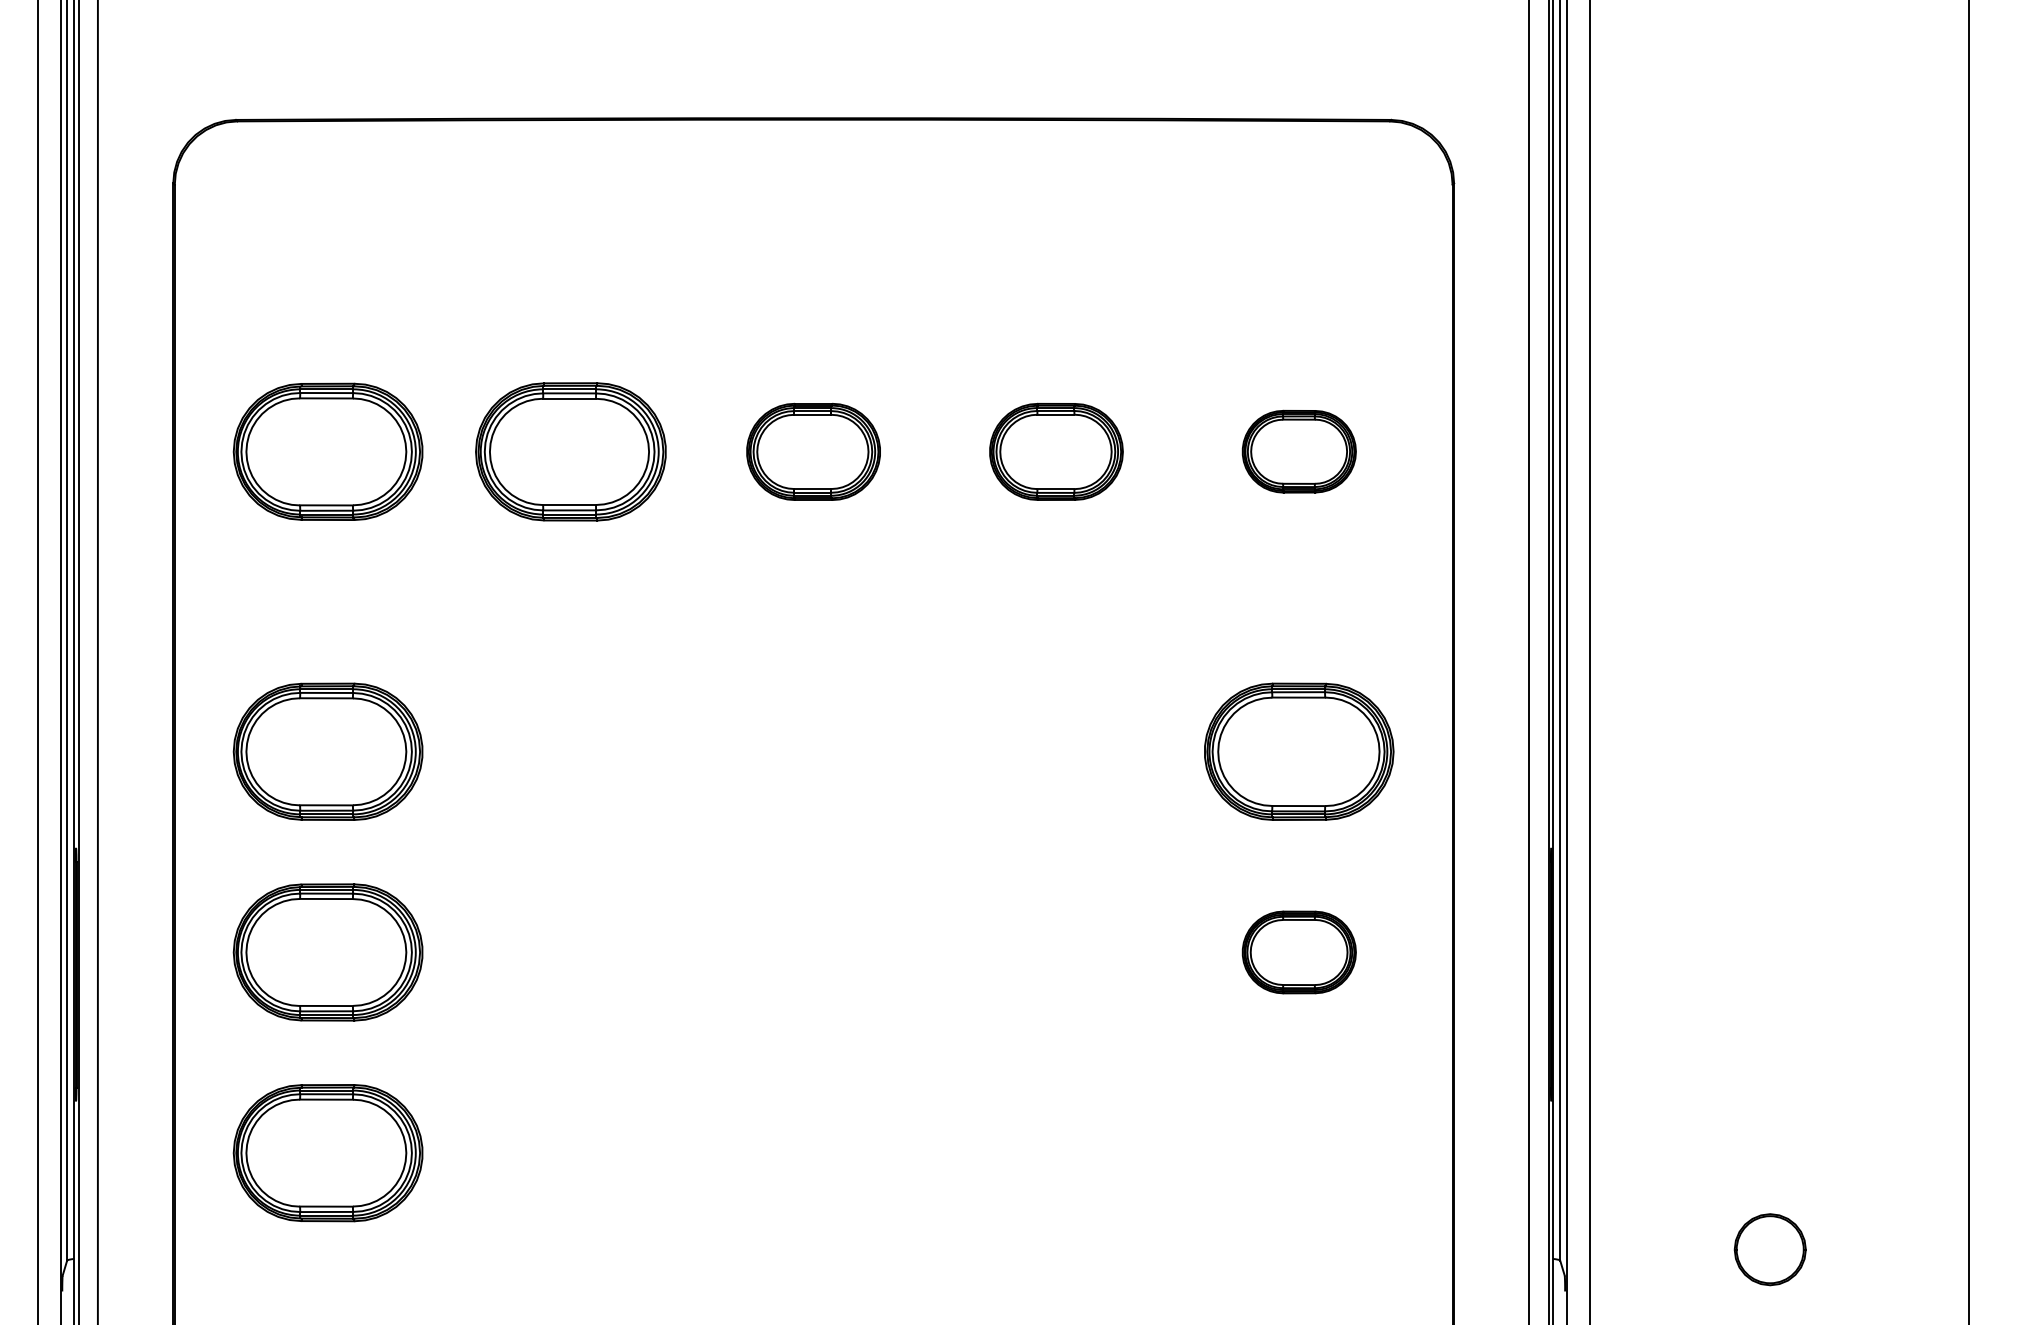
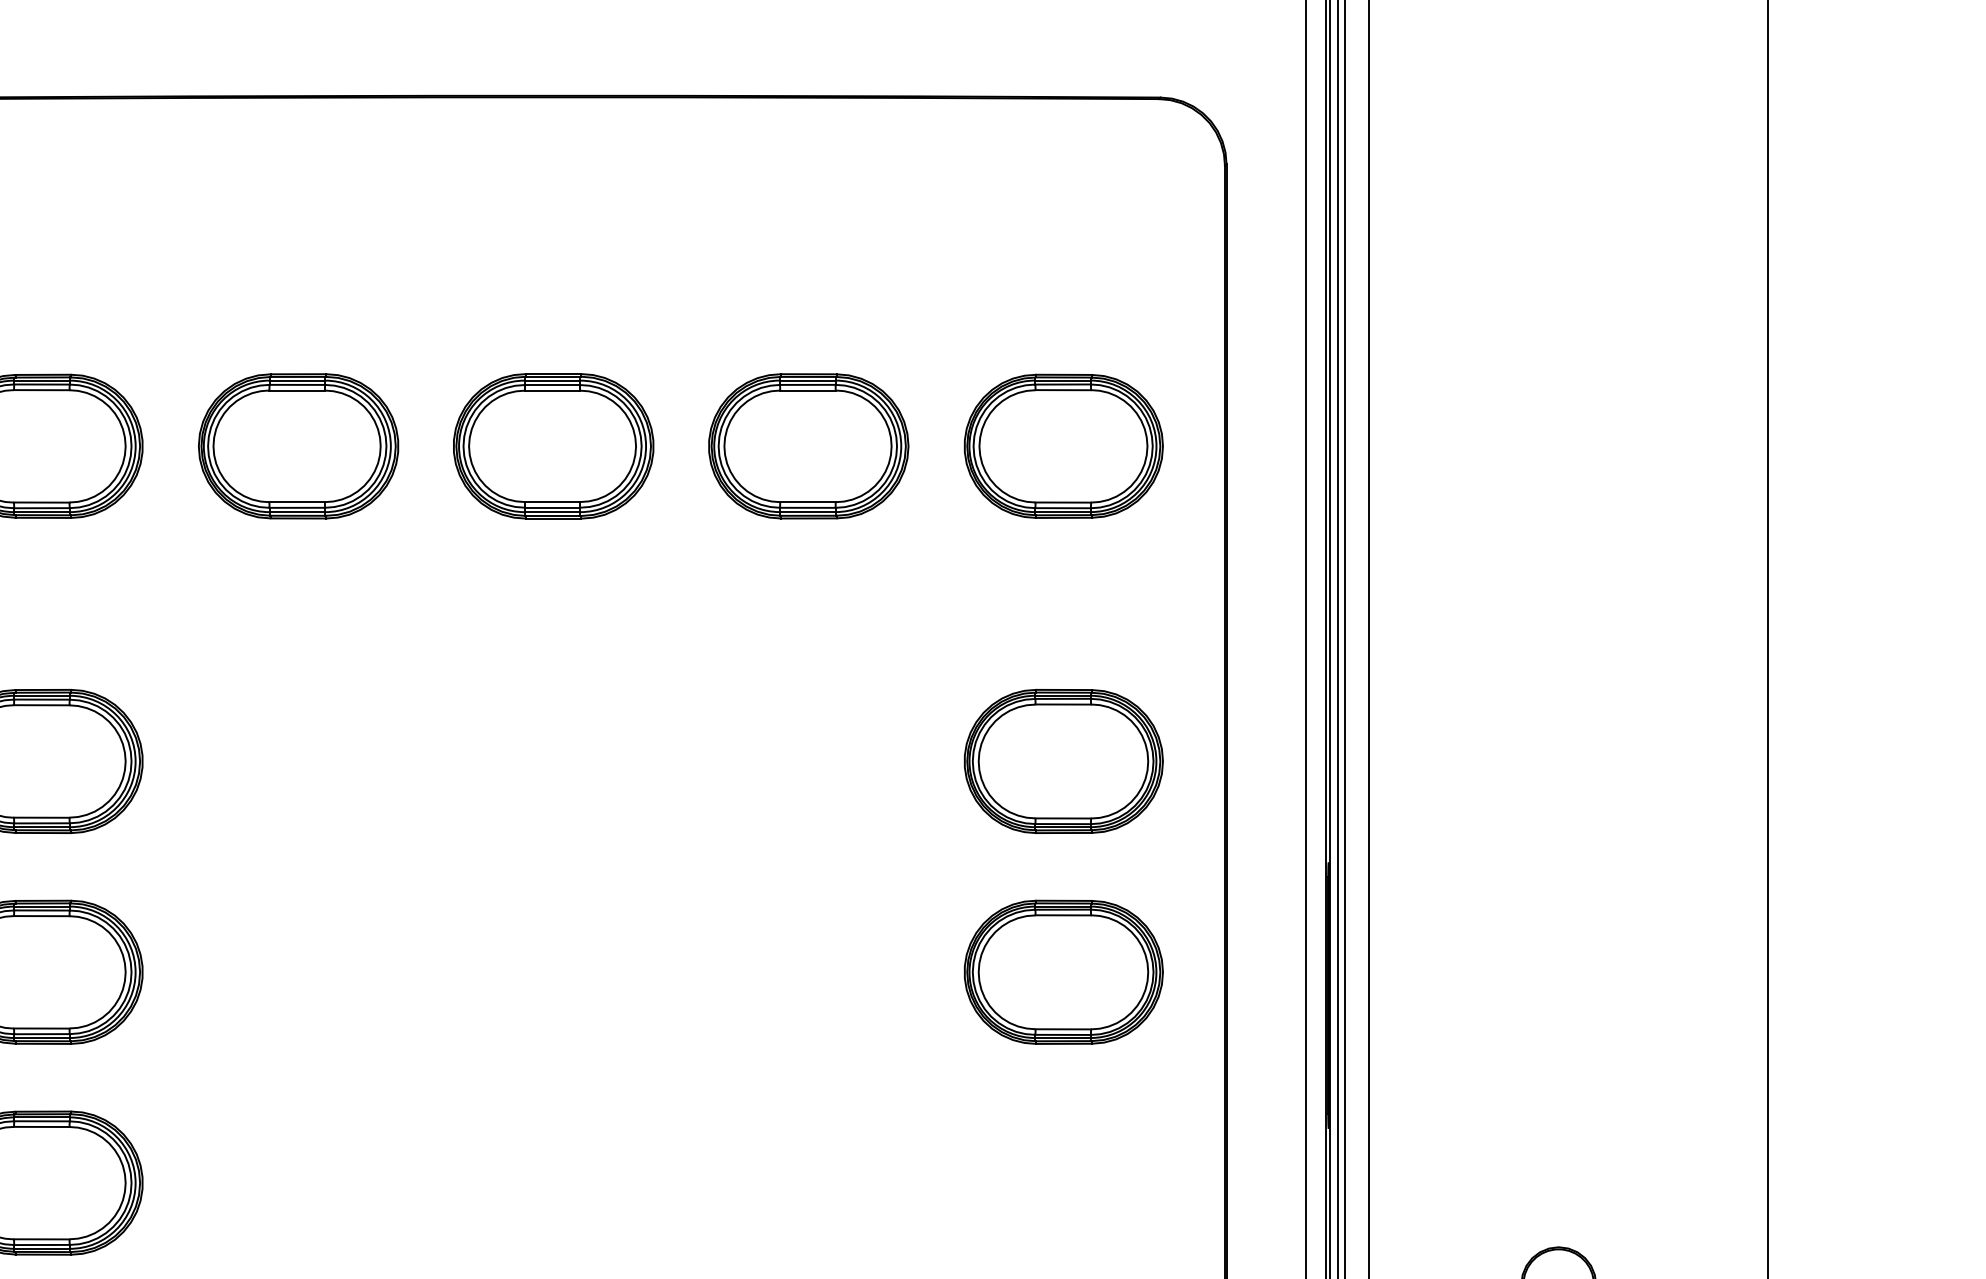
part: (813, 451) -> (553, 445), size x1.43
part: (1056, 451) -> (808, 445), size x1.43
part: (1299, 451) -> (1064, 445), size x1.67
part: (1299, 952) -> (1064, 972), size x1.67

